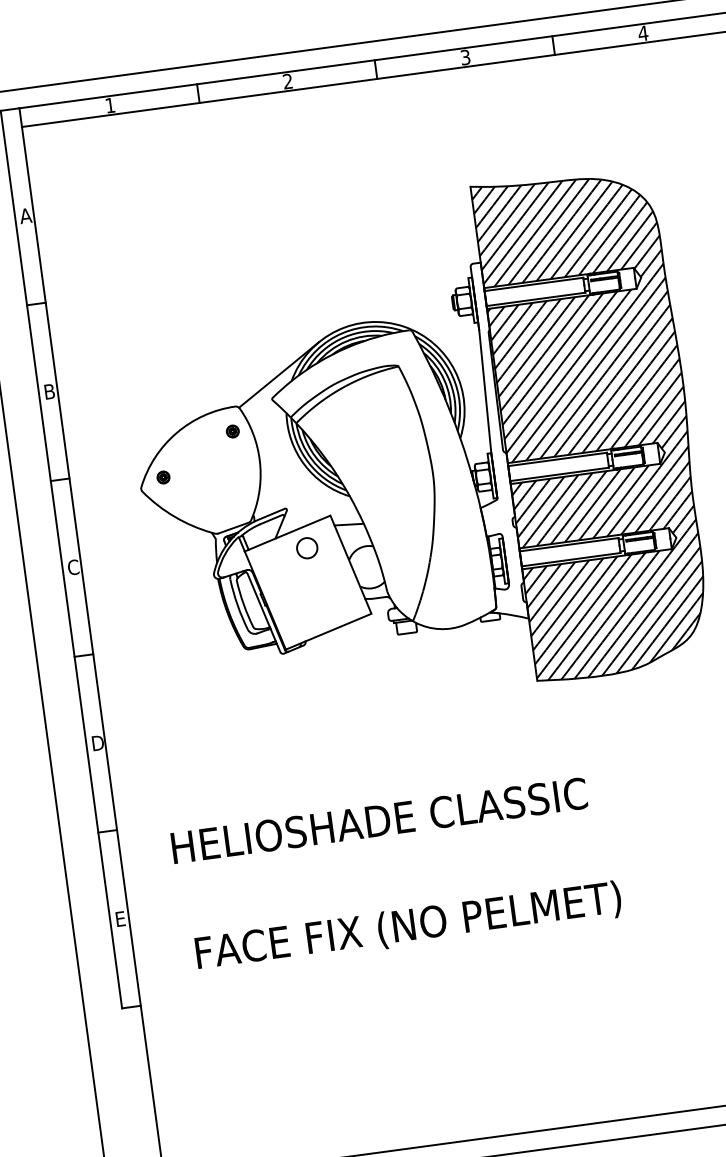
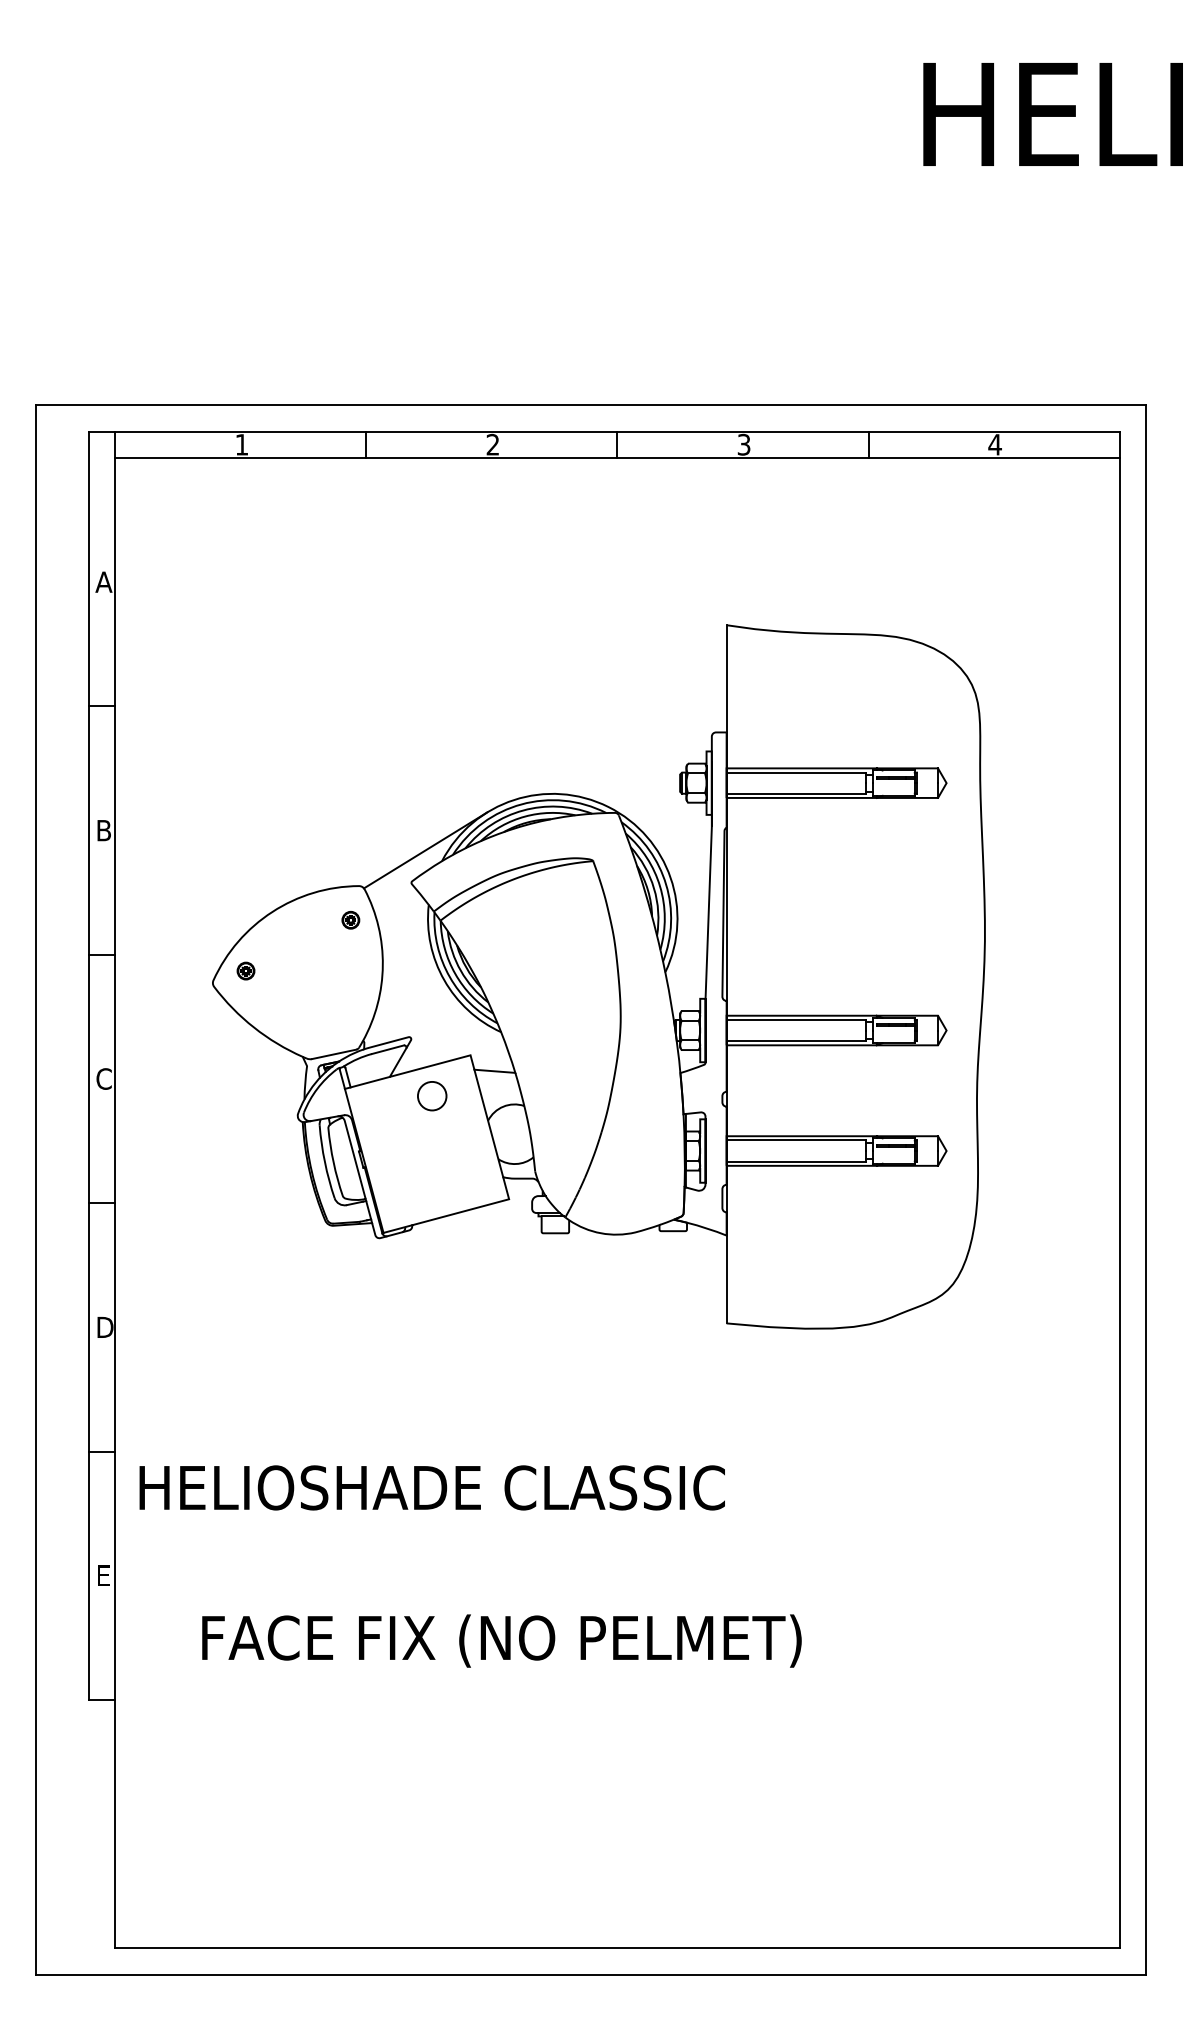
hatch: (595, 423) -> (855, 977), removed
text: (378, 820) -> (431, 1487), moved

